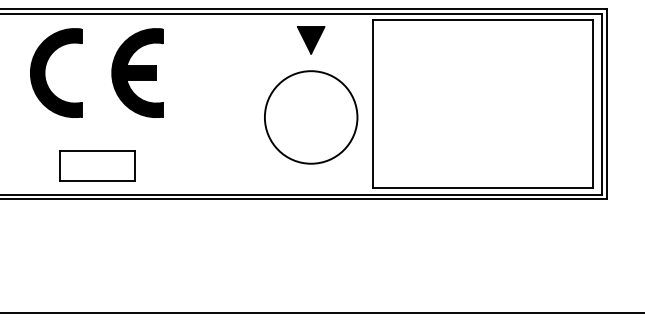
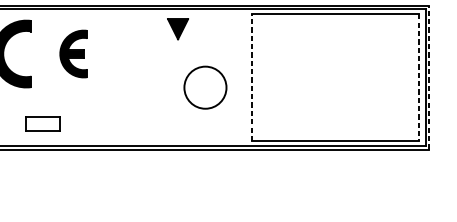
part: (311, 40) -> (178, 29), moved
part: (137, 72) -> (73, 53), size x0.7
line: (372, 104) -> (251, 77), solid -> dashed
line: (593, 104) -> (419, 77), solid -> dashed
line: (606, 104) -> (429, 77), solid -> dashed
circle: (311, 117) -> (205, 87), size x0.6
part: (97, 165) -> (43, 124), size x0.6

